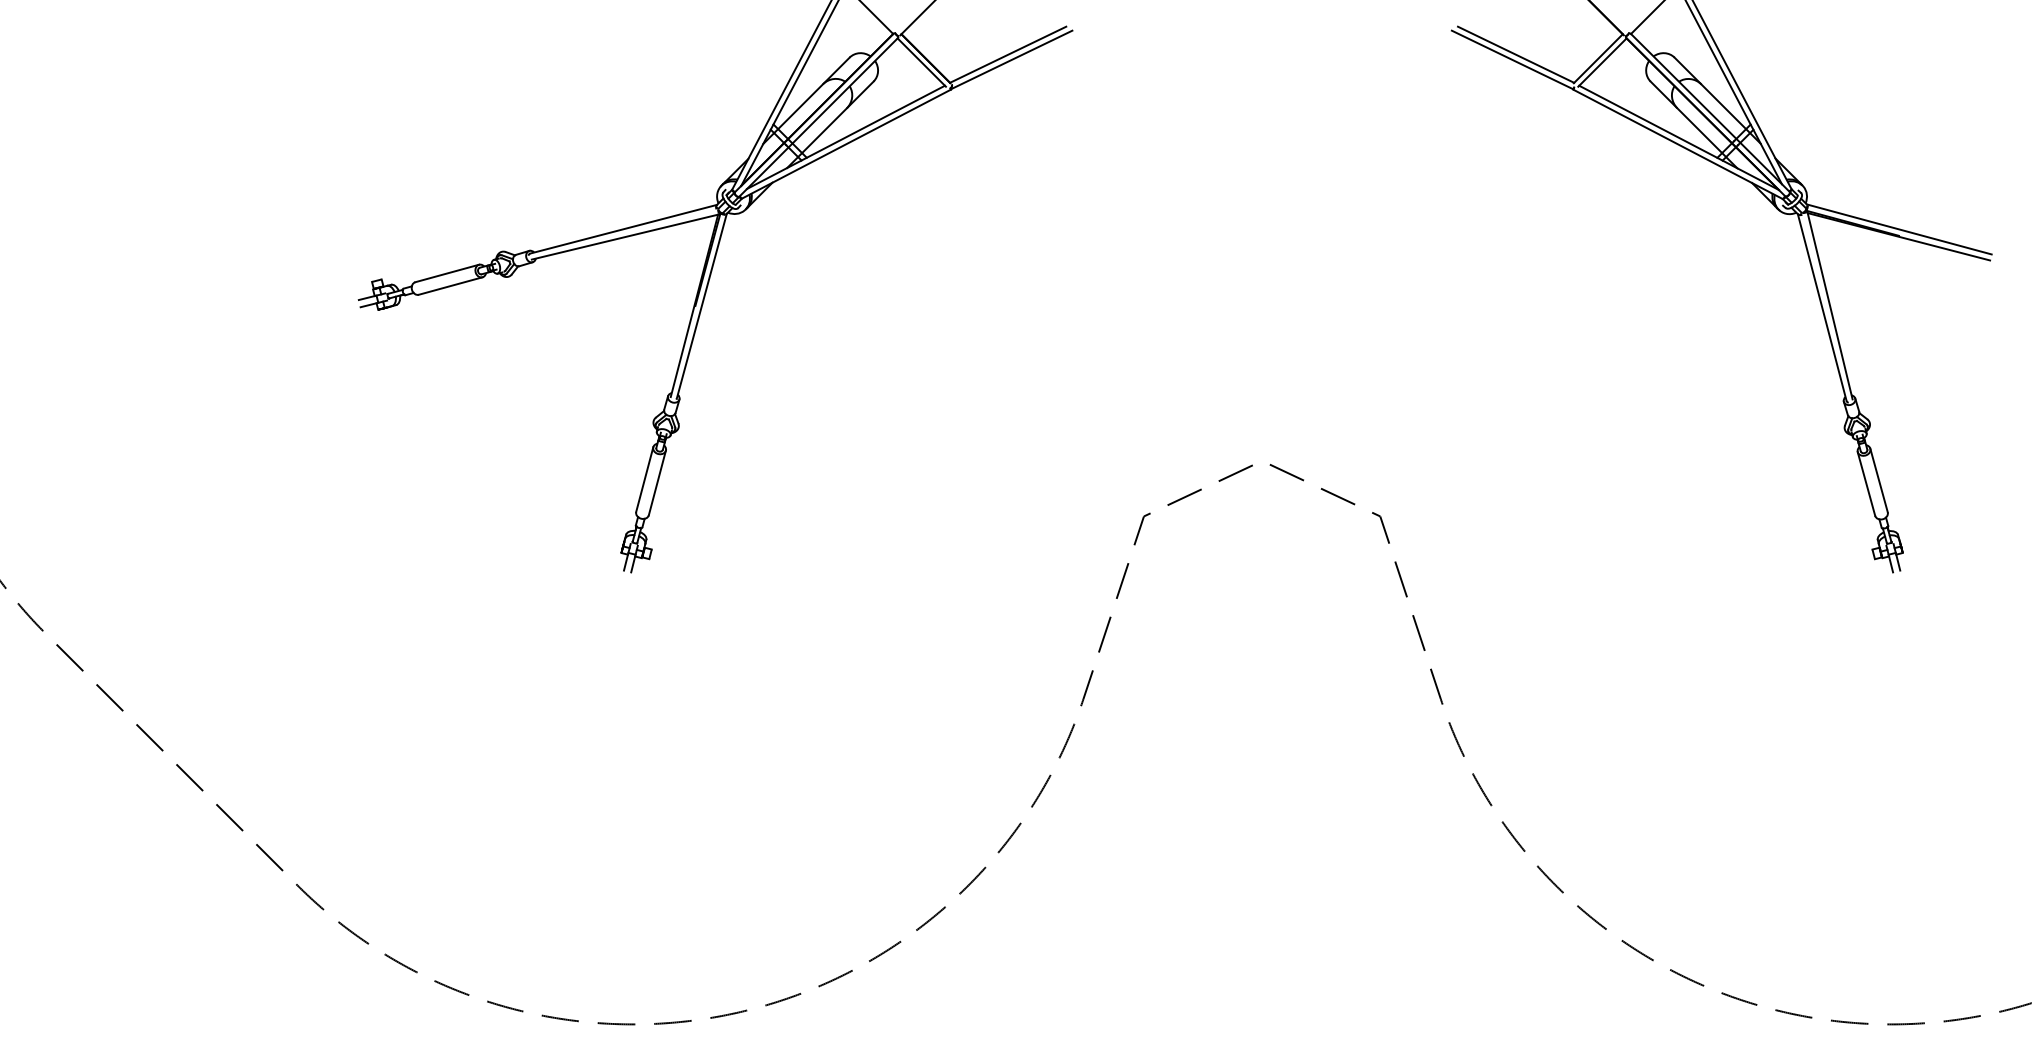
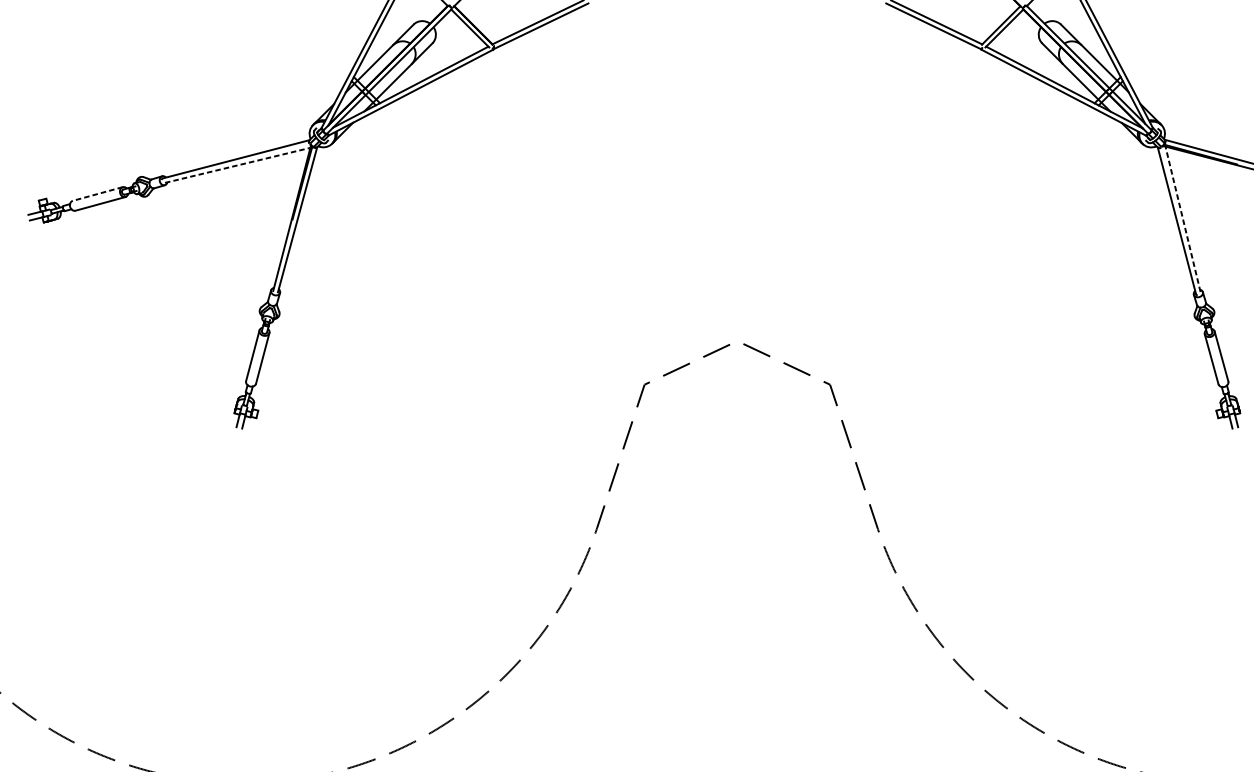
line: (626, 236) -> (238, 164), solid -> dashed
line: (446, 273) -> (97, 194), solid -> dashed
line: (1829, 304) -> (1182, 218), solid -> dashed

